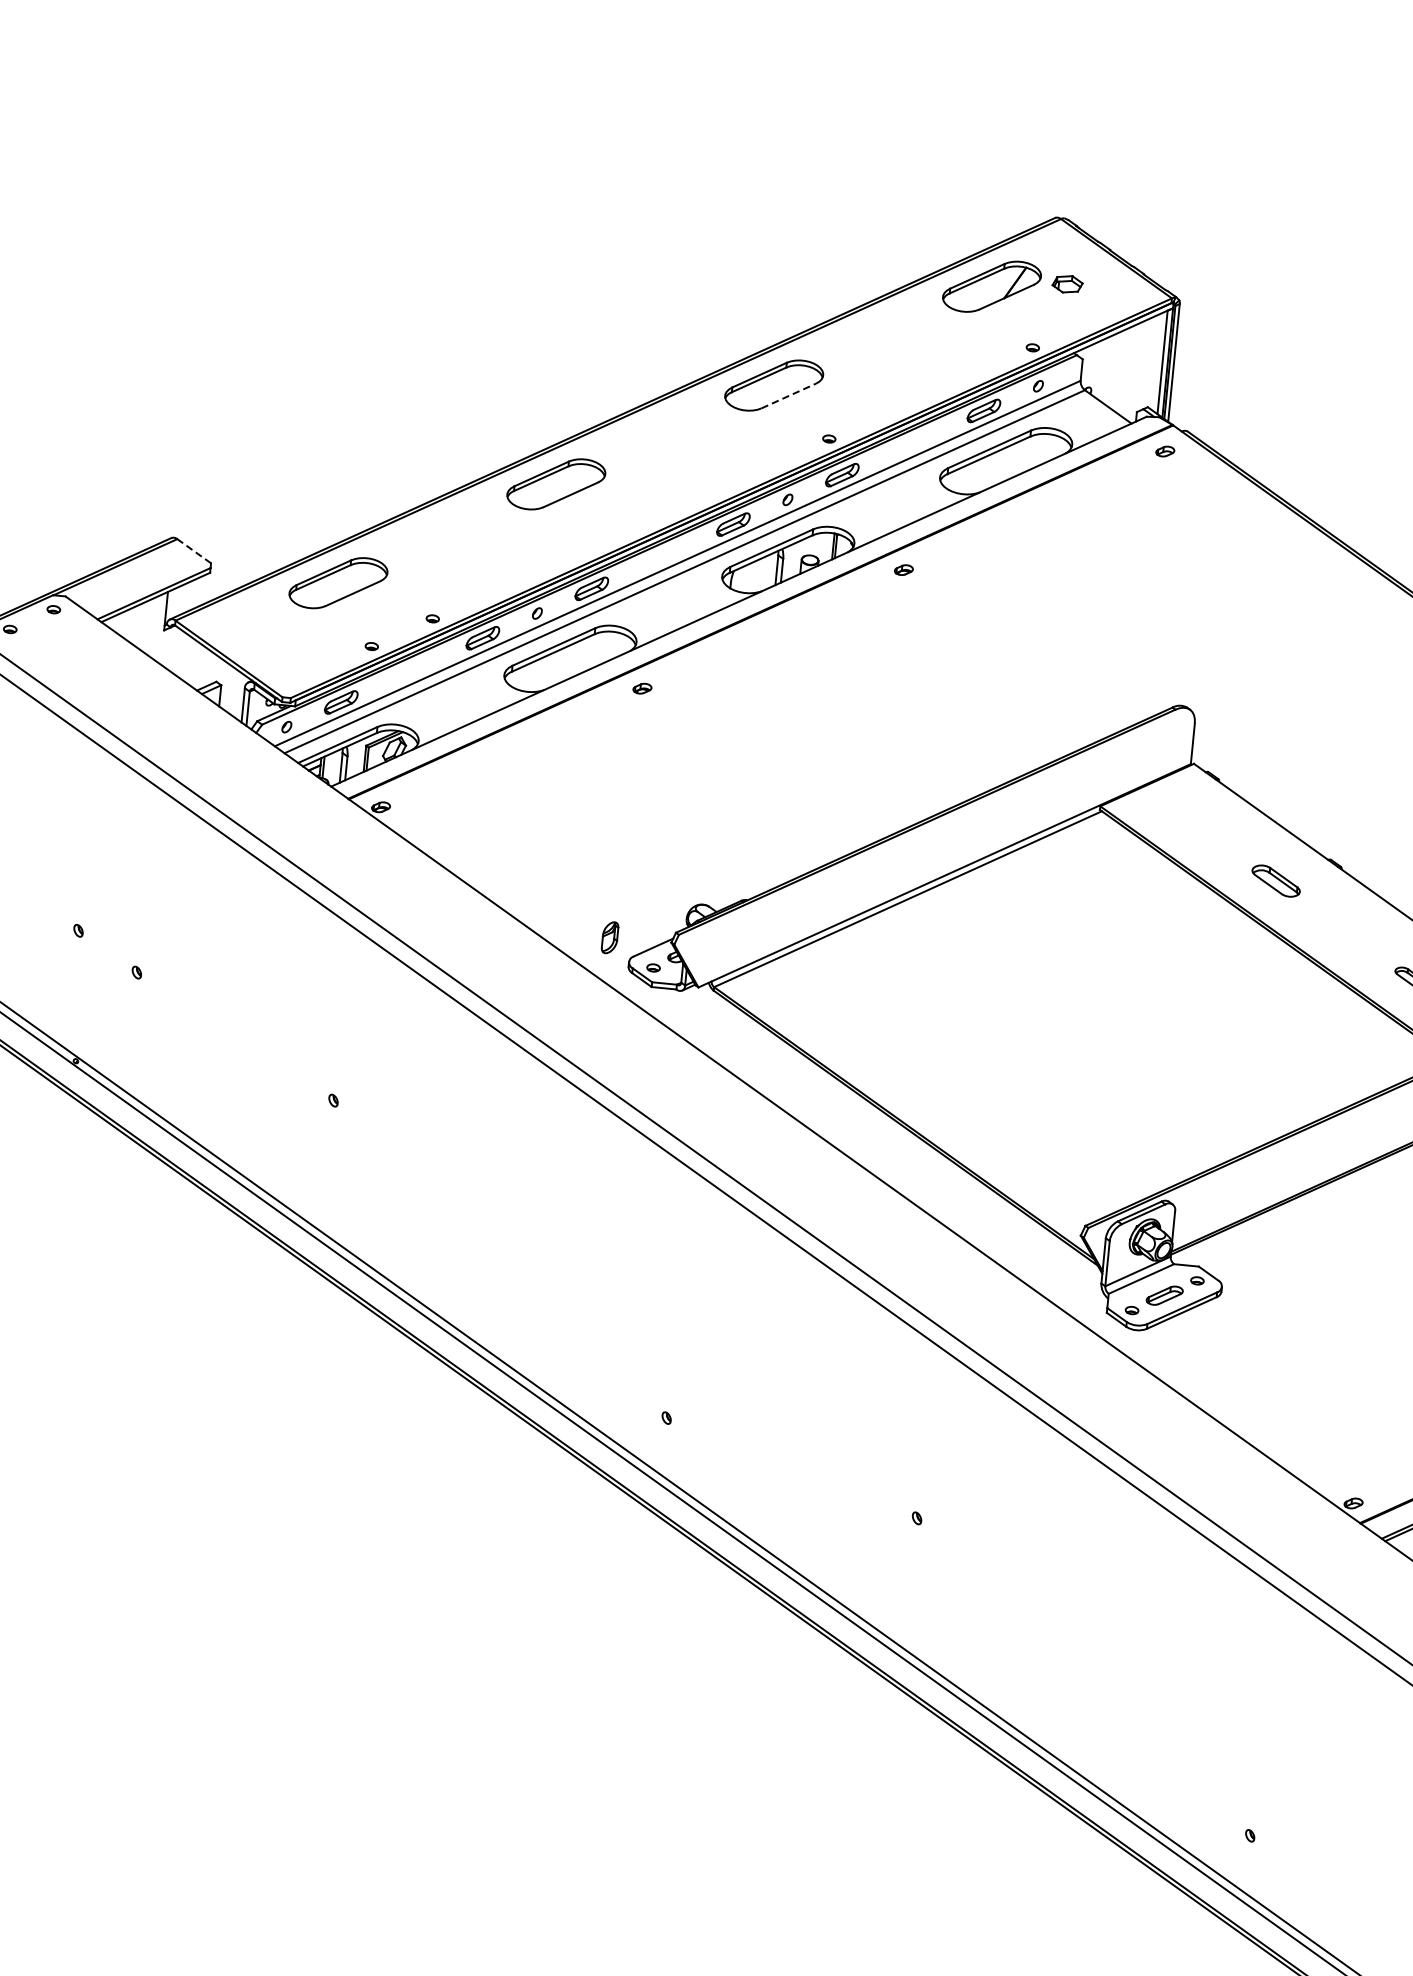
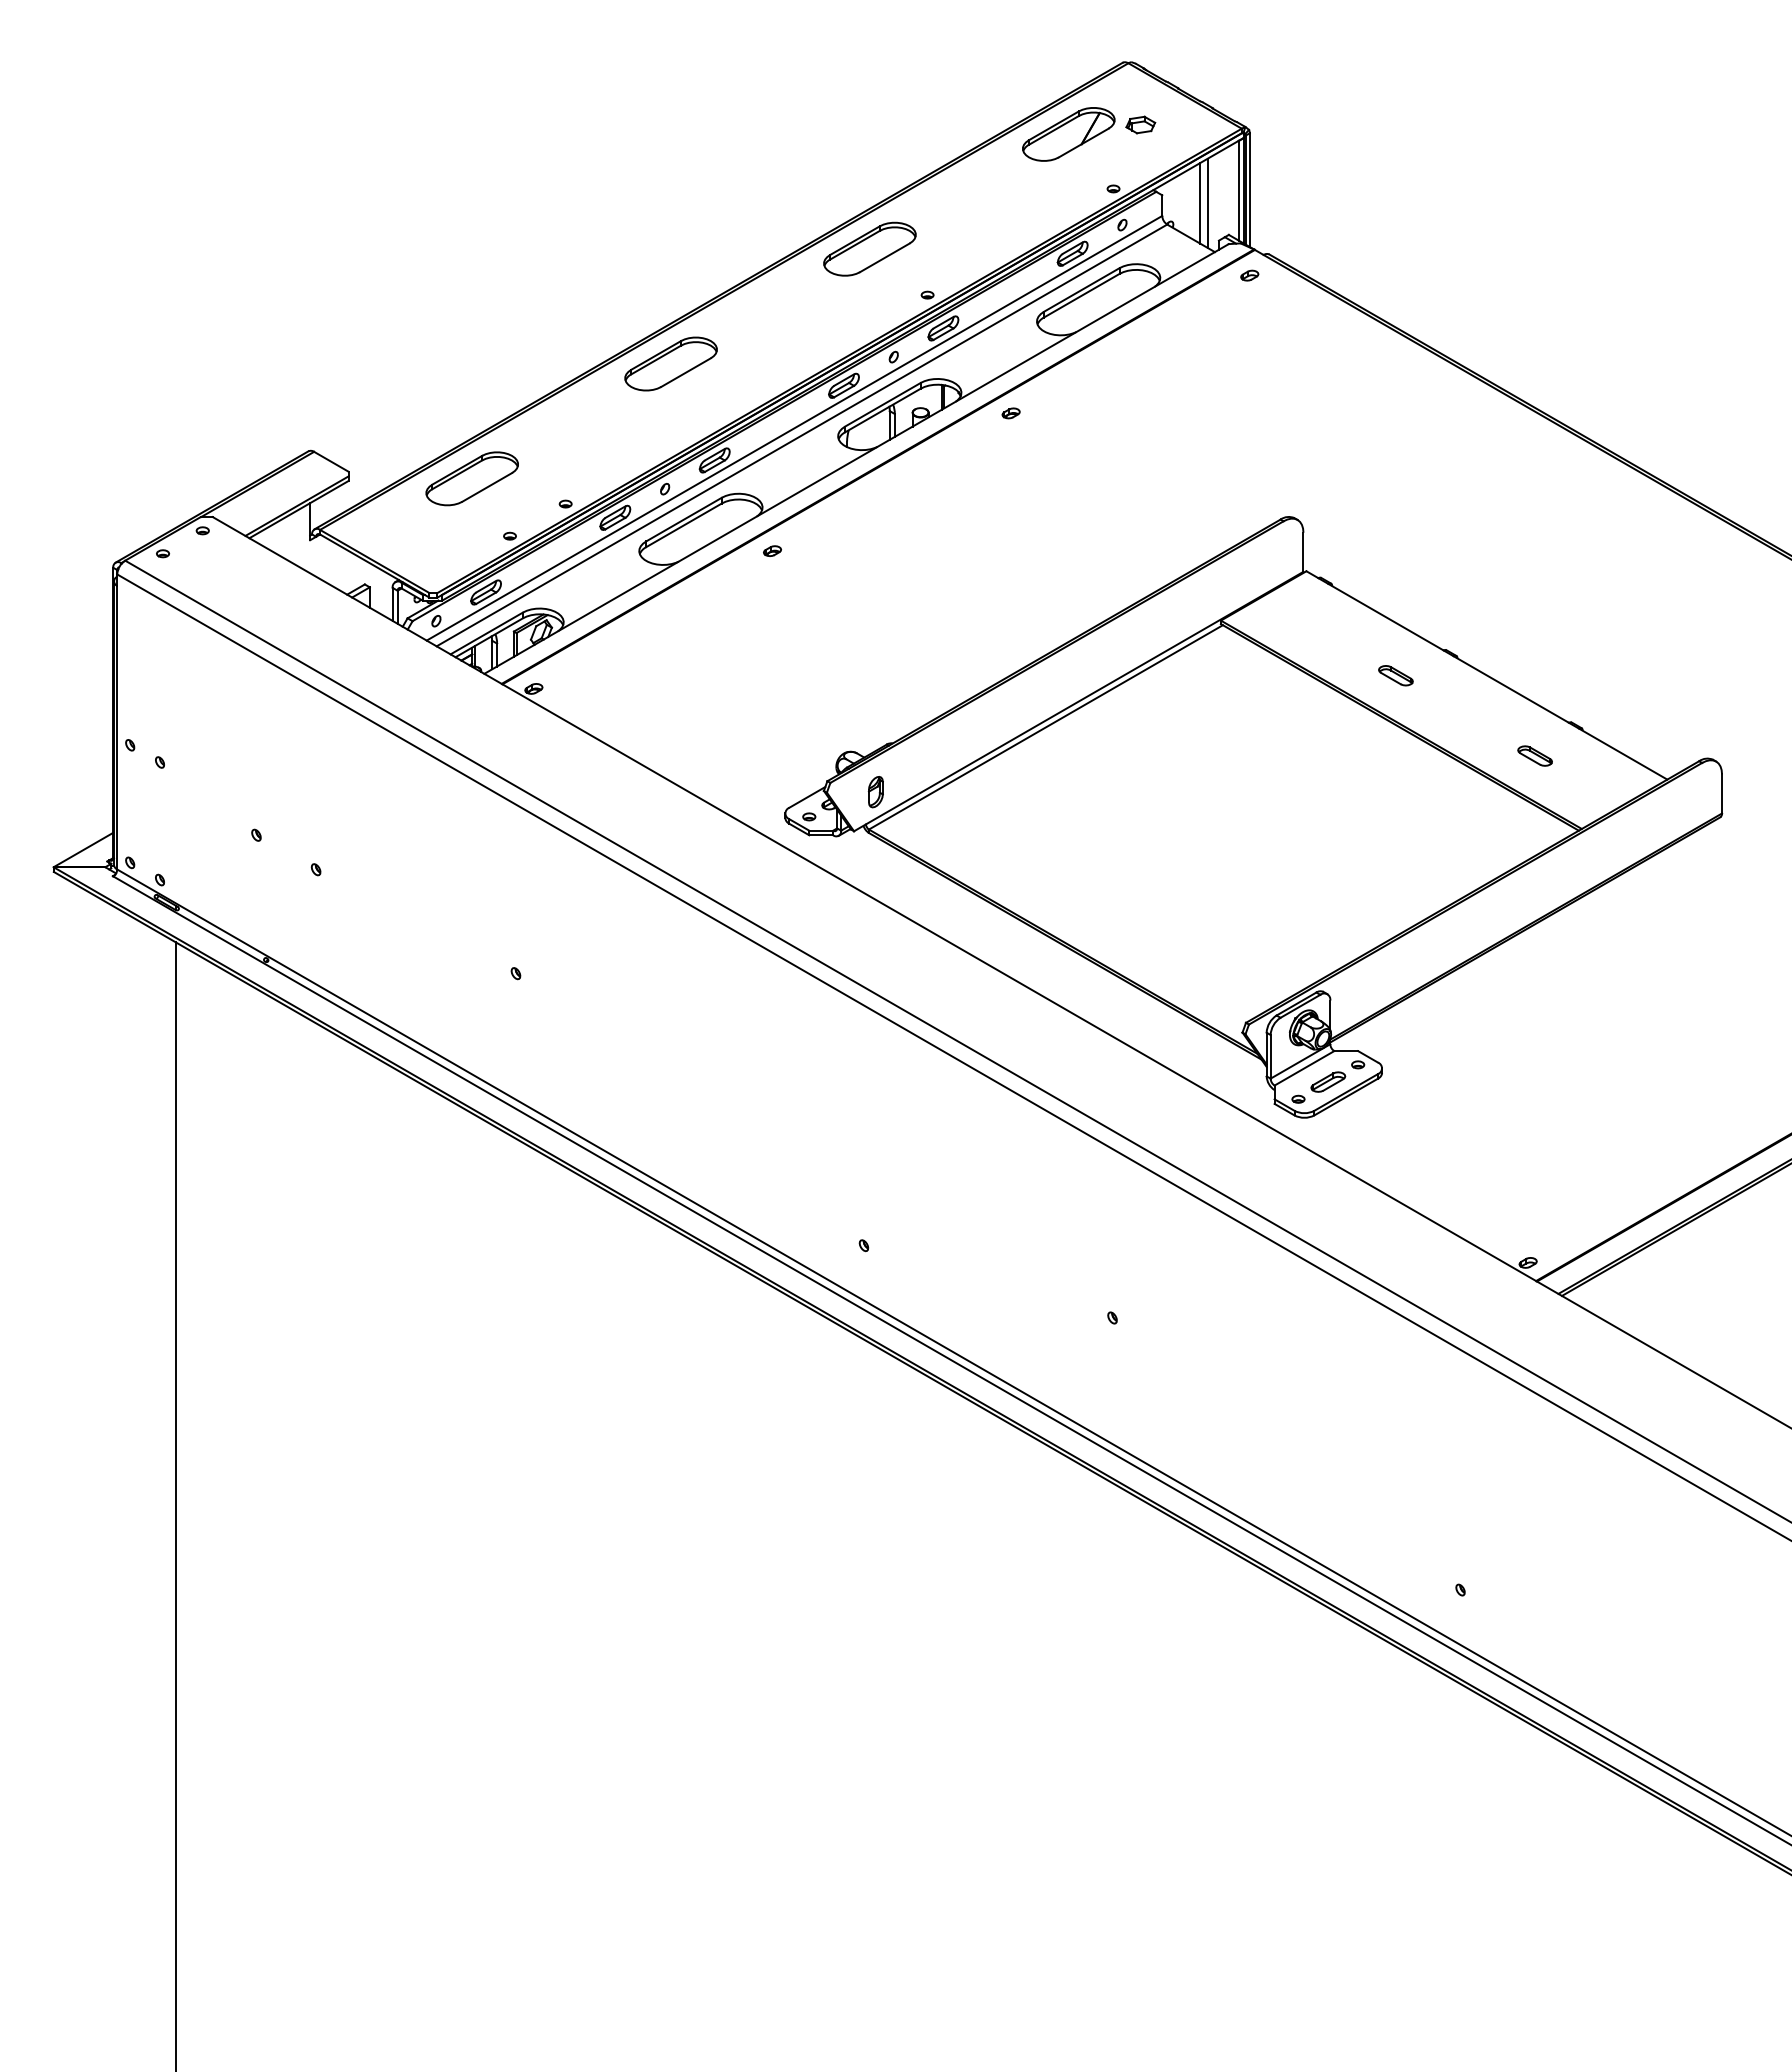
line: (1121, 371) -> (1200, 203), added
line: (1129, 372) -> (1208, 203), added
line: (788, 395) -> (884, 257), dashed -> solid
line: (194, 550) -> (331, 461), dashed -> solid
part: (1275, 880) -> (1395, 675), size x0.71
part: (609, 938) -> (875, 792), moved

